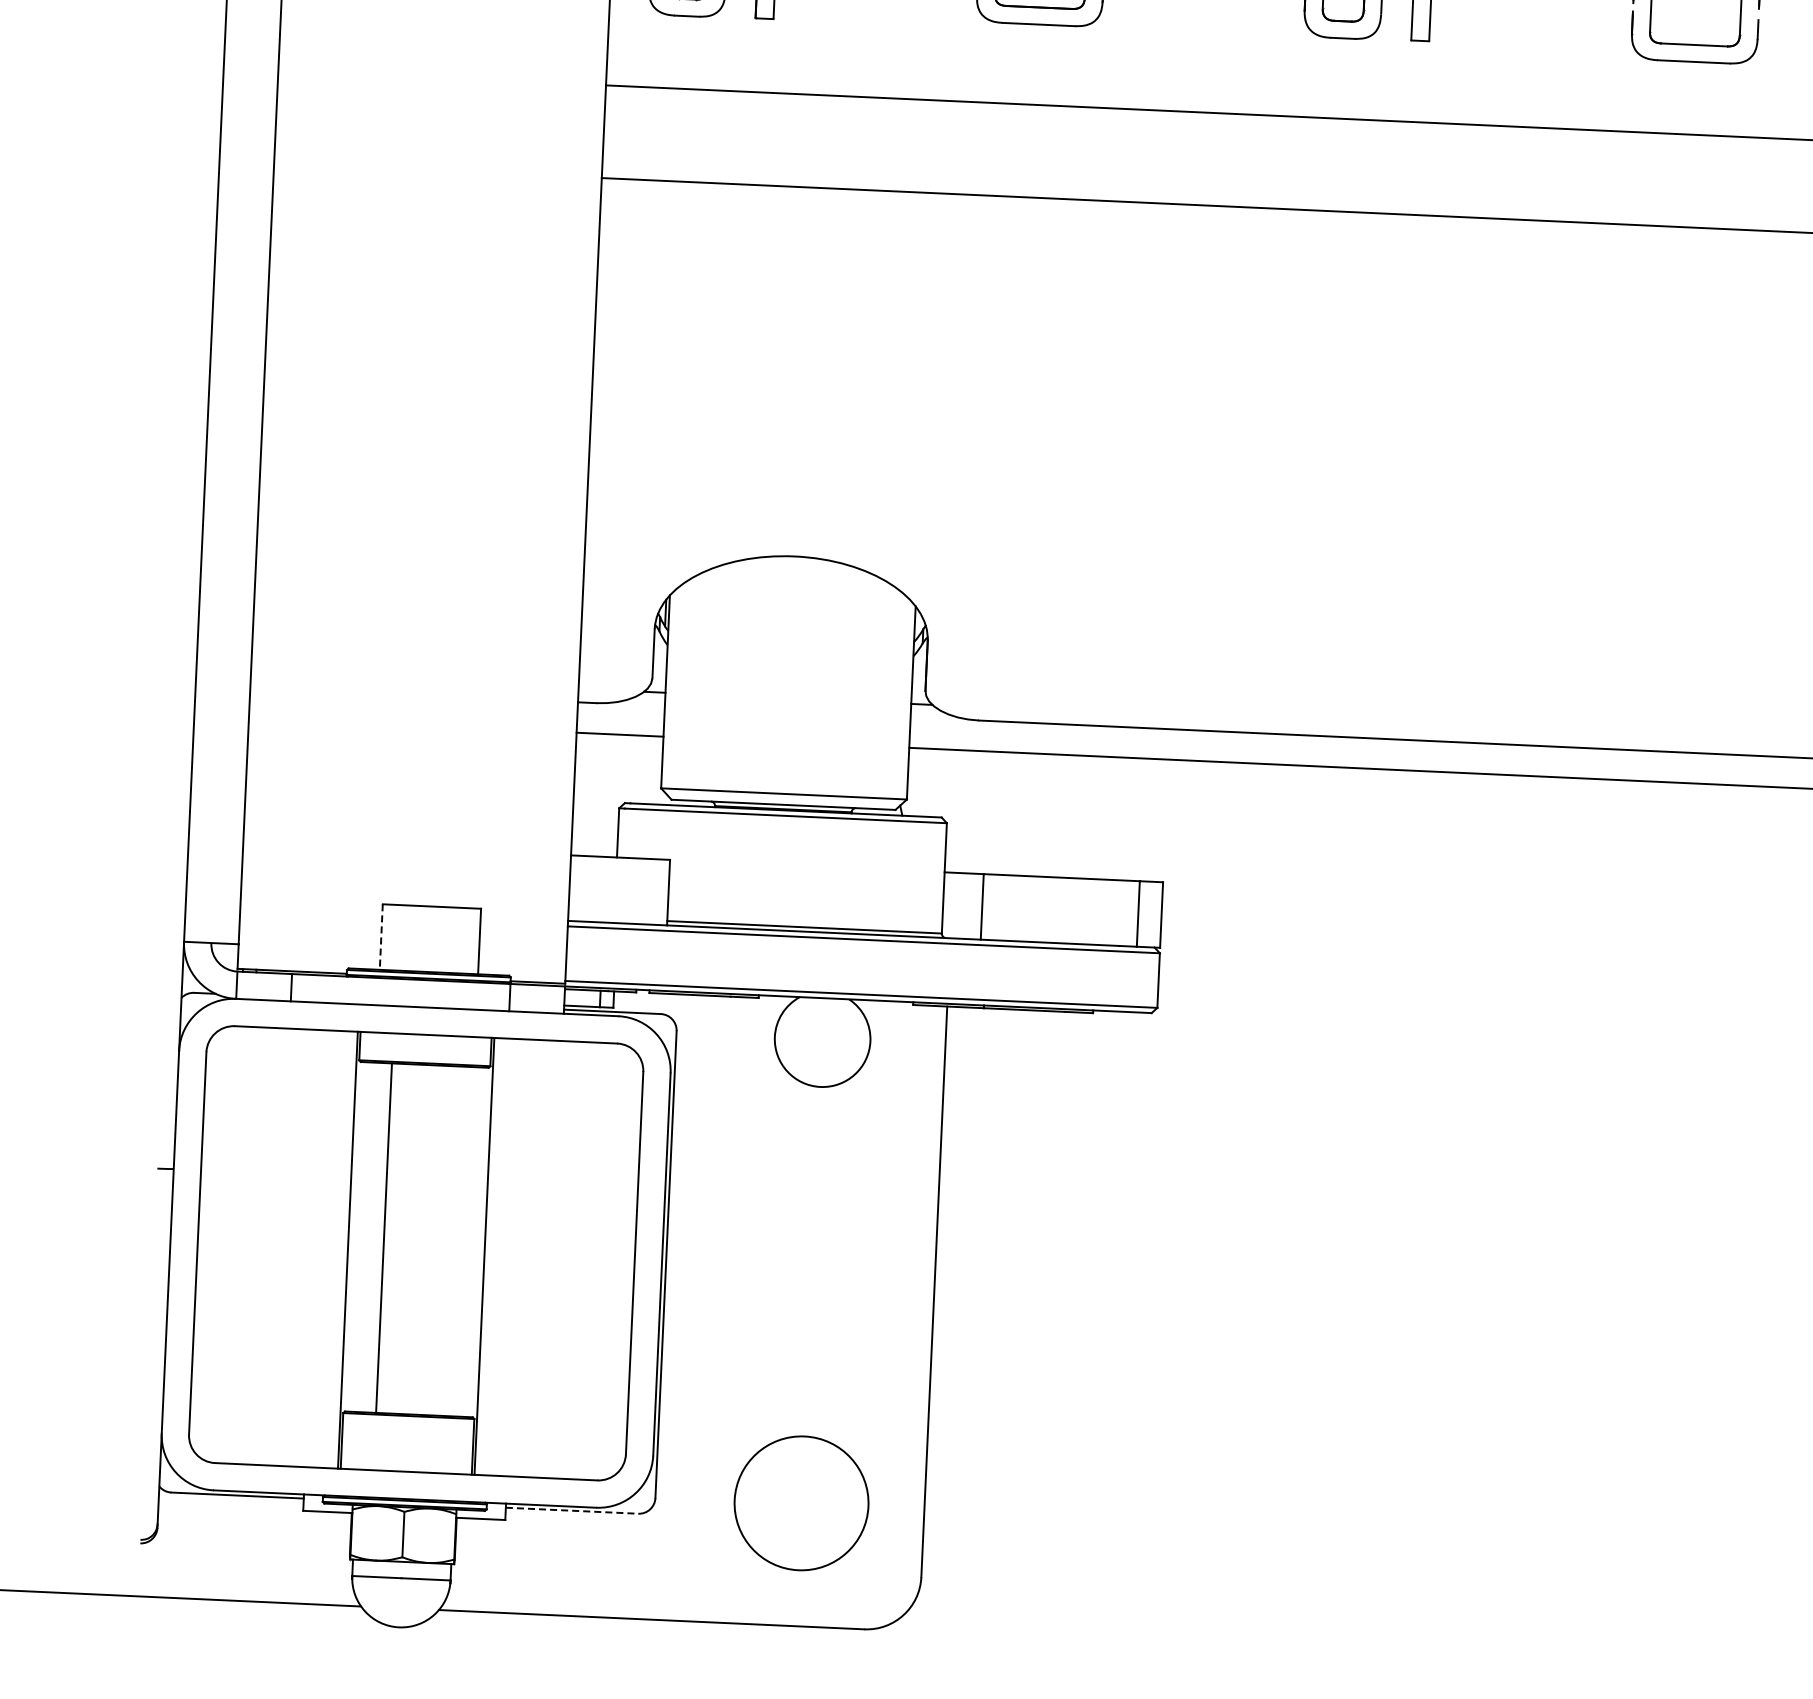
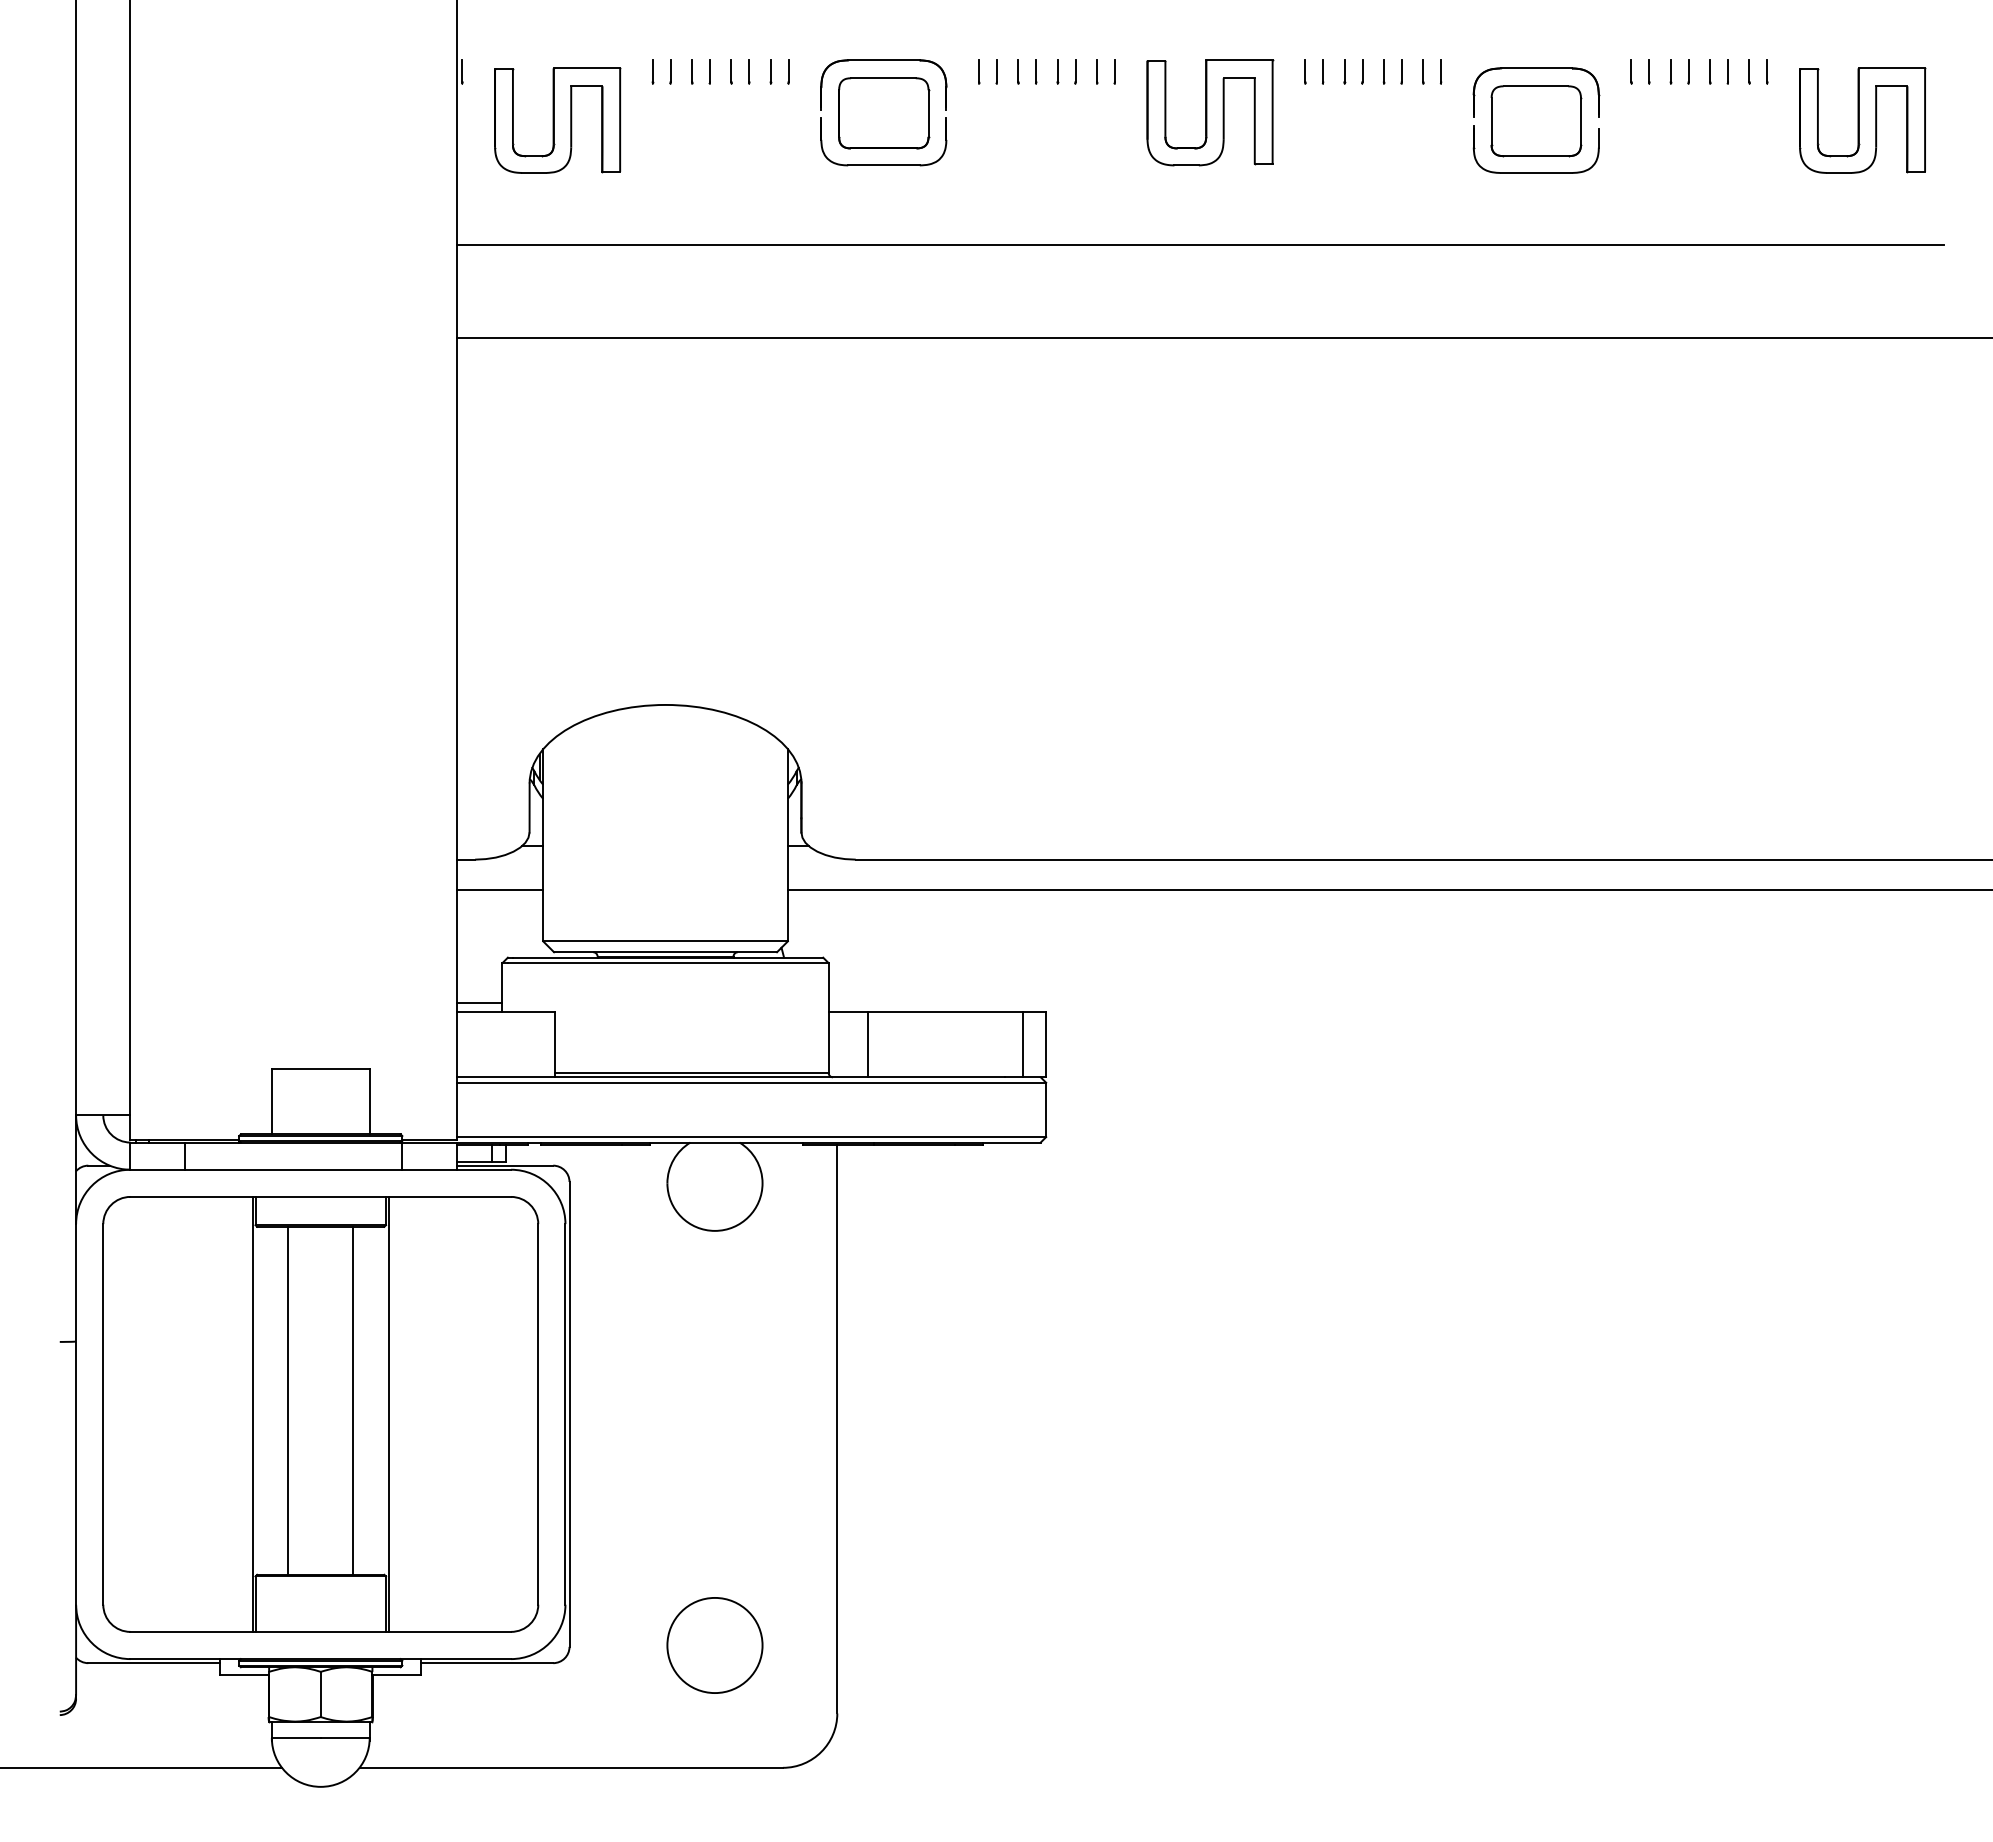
line: (594, 846) -> (479, 1002), added
line: (380, 936) -> (271, 1101), dashed -> solid
line: (449, 1240) -> (353, 1400), added
circle: (801, 1503) -> (714, 1645), size x0.71
line: (572, 1511) -> (487, 1663), dashed -> solid

